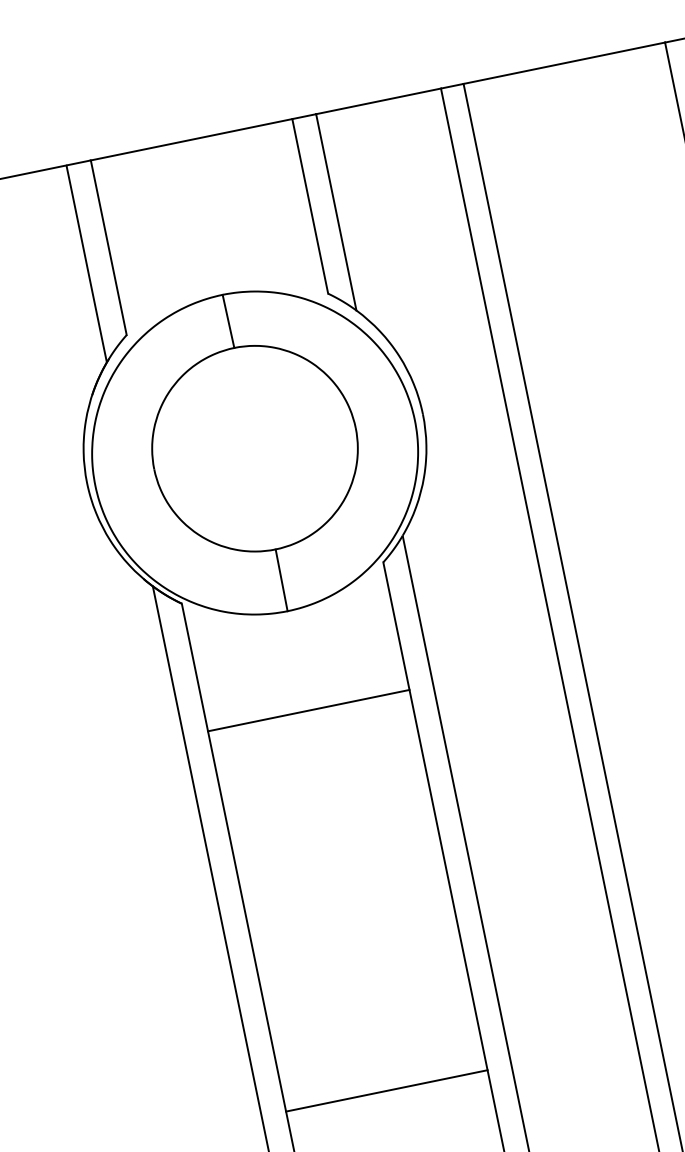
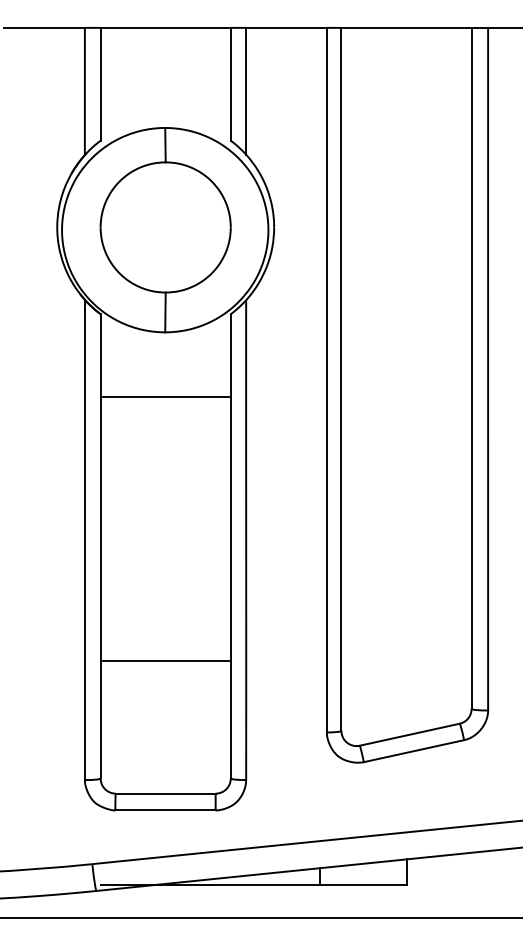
line: (386, 1091) -> (165, 661), moved

